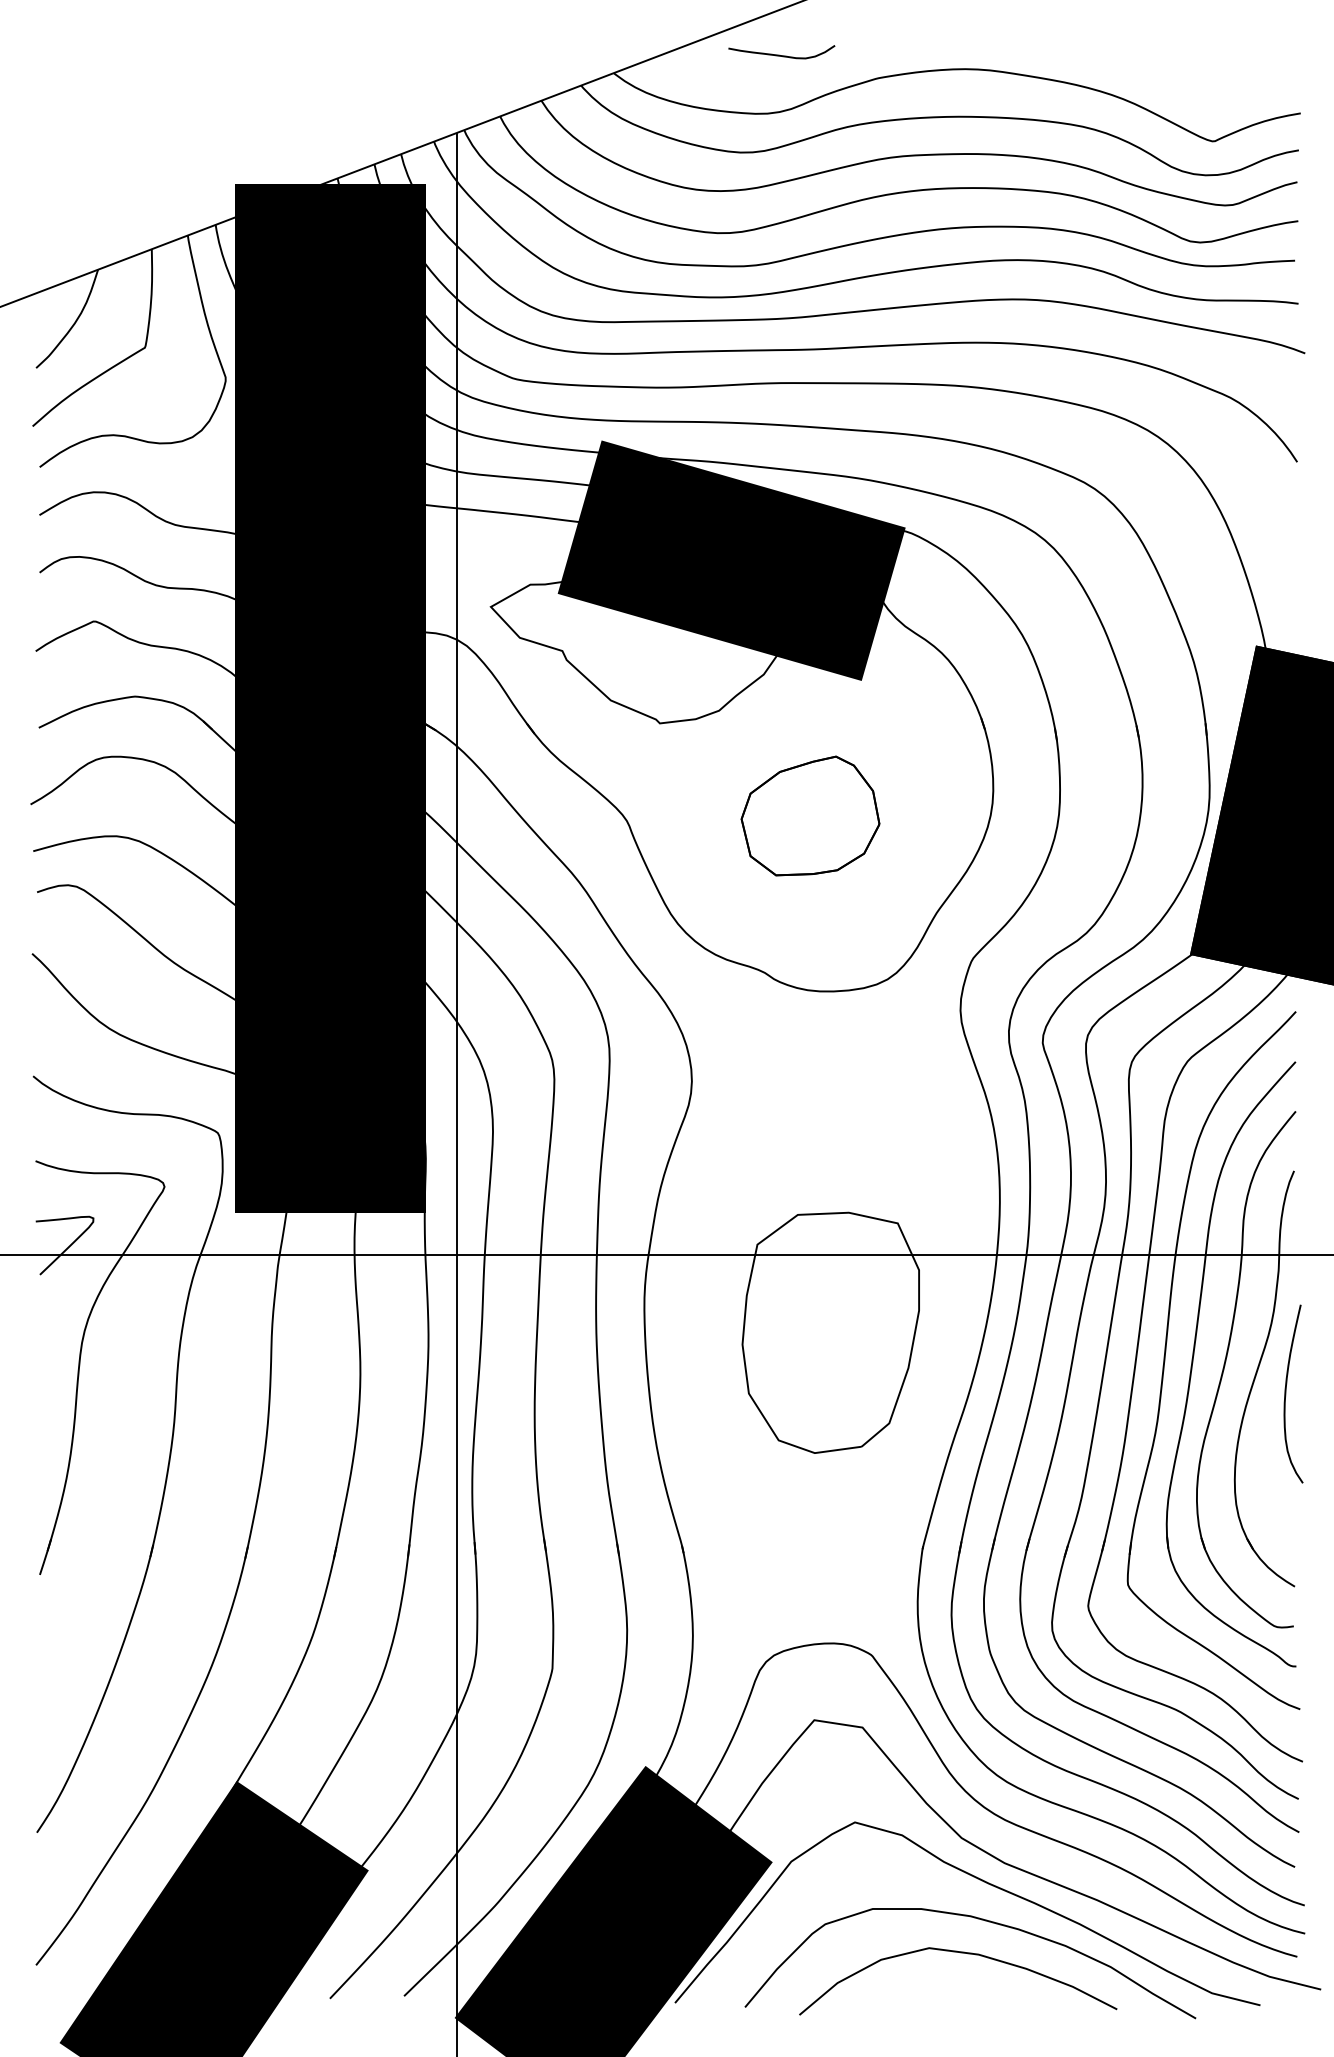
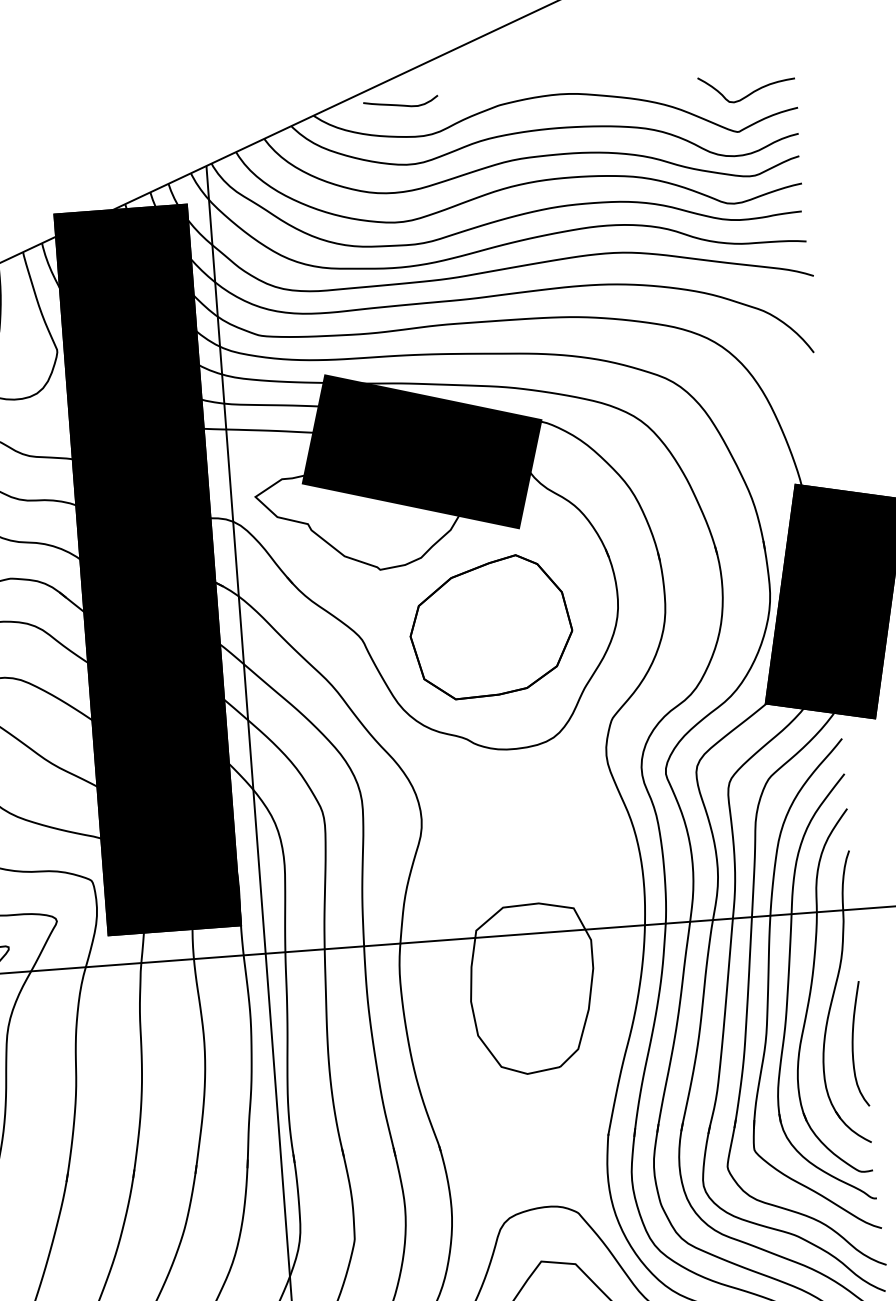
curve: (779, 54) -> (399, 104), moved
curve: (1235, 87) -> (750, 92), added
part: (810, 815) -> (490, 626), size x1.67
curve: (1286, 1393) -> (853, 1044), moved

